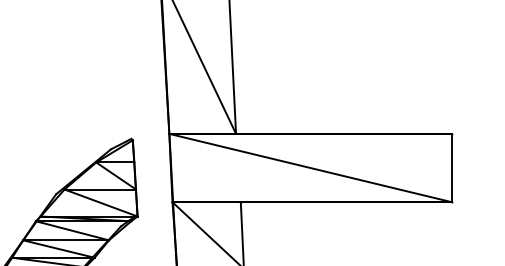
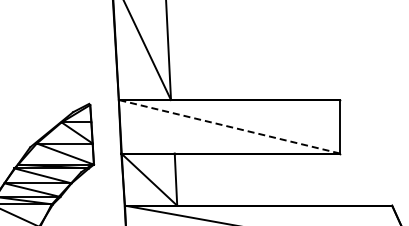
line: (310, 167) -> (229, 126), solid -> dashed

